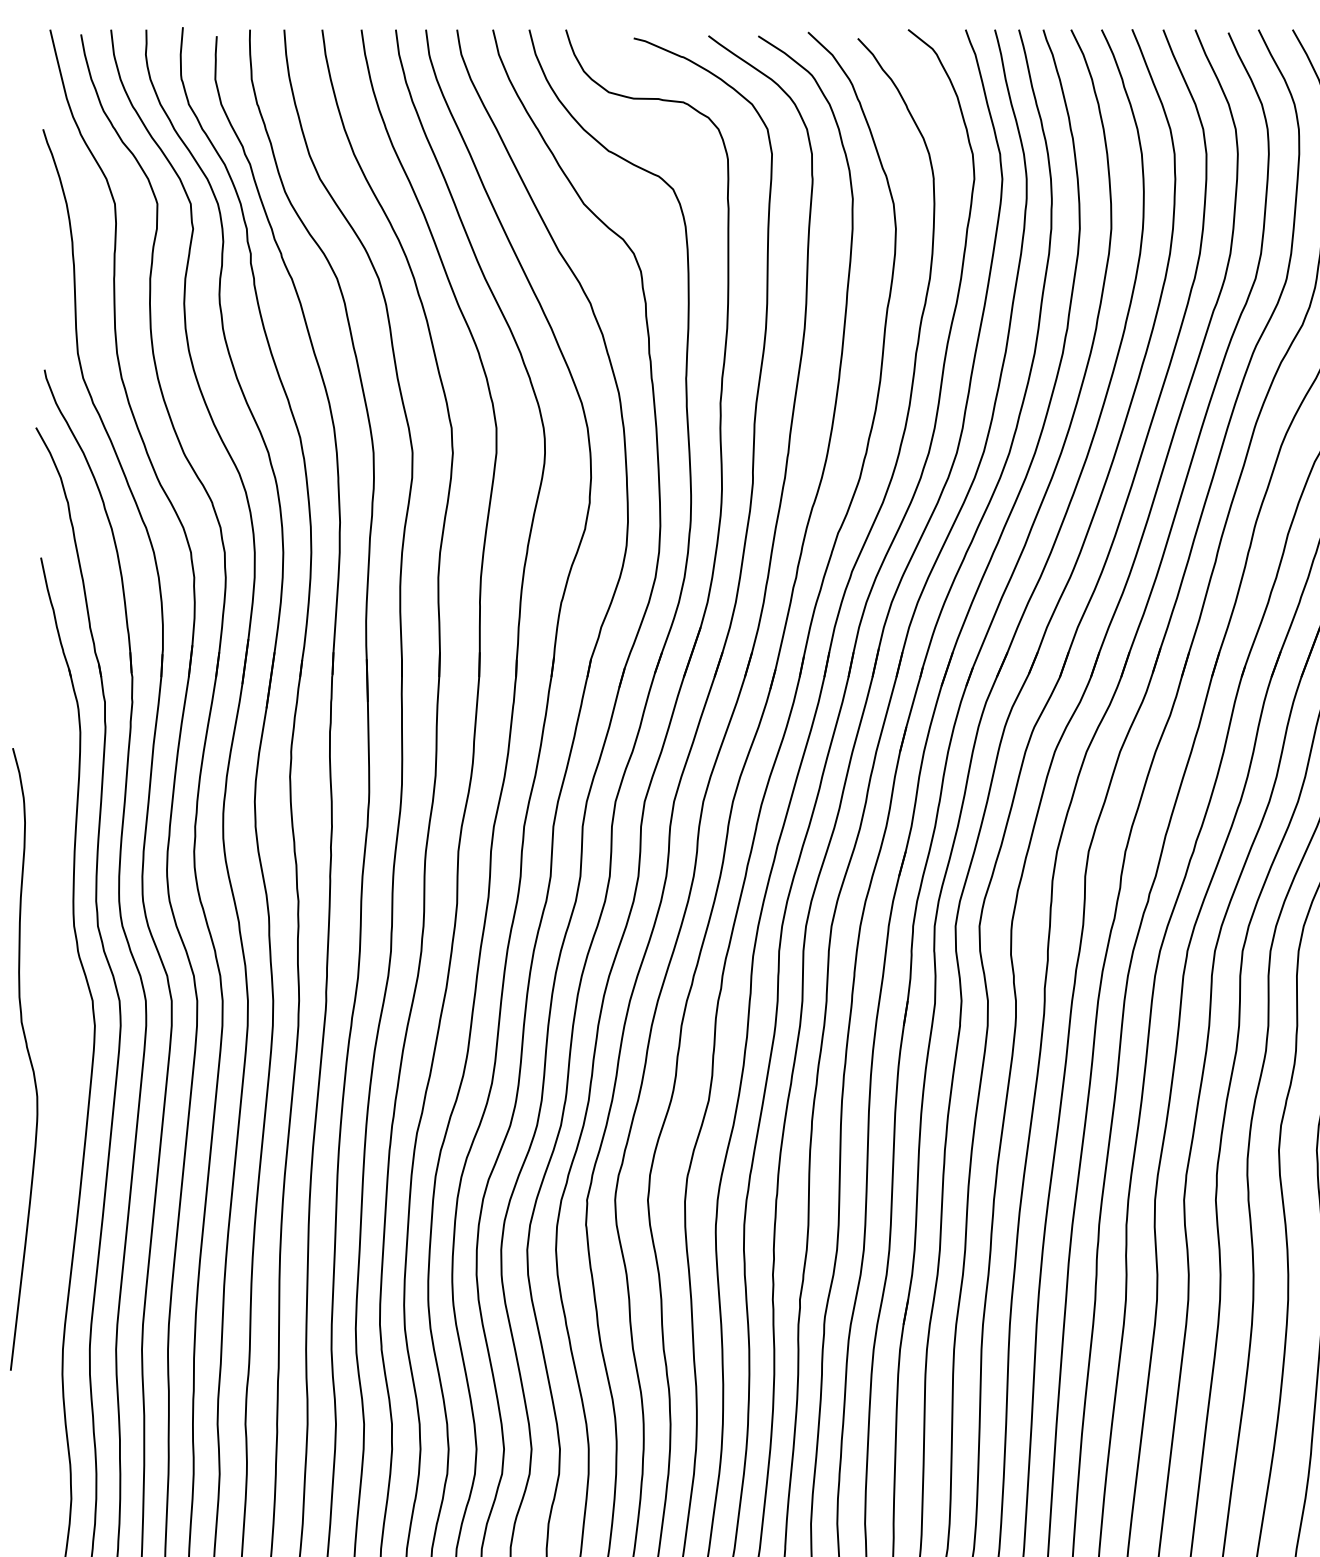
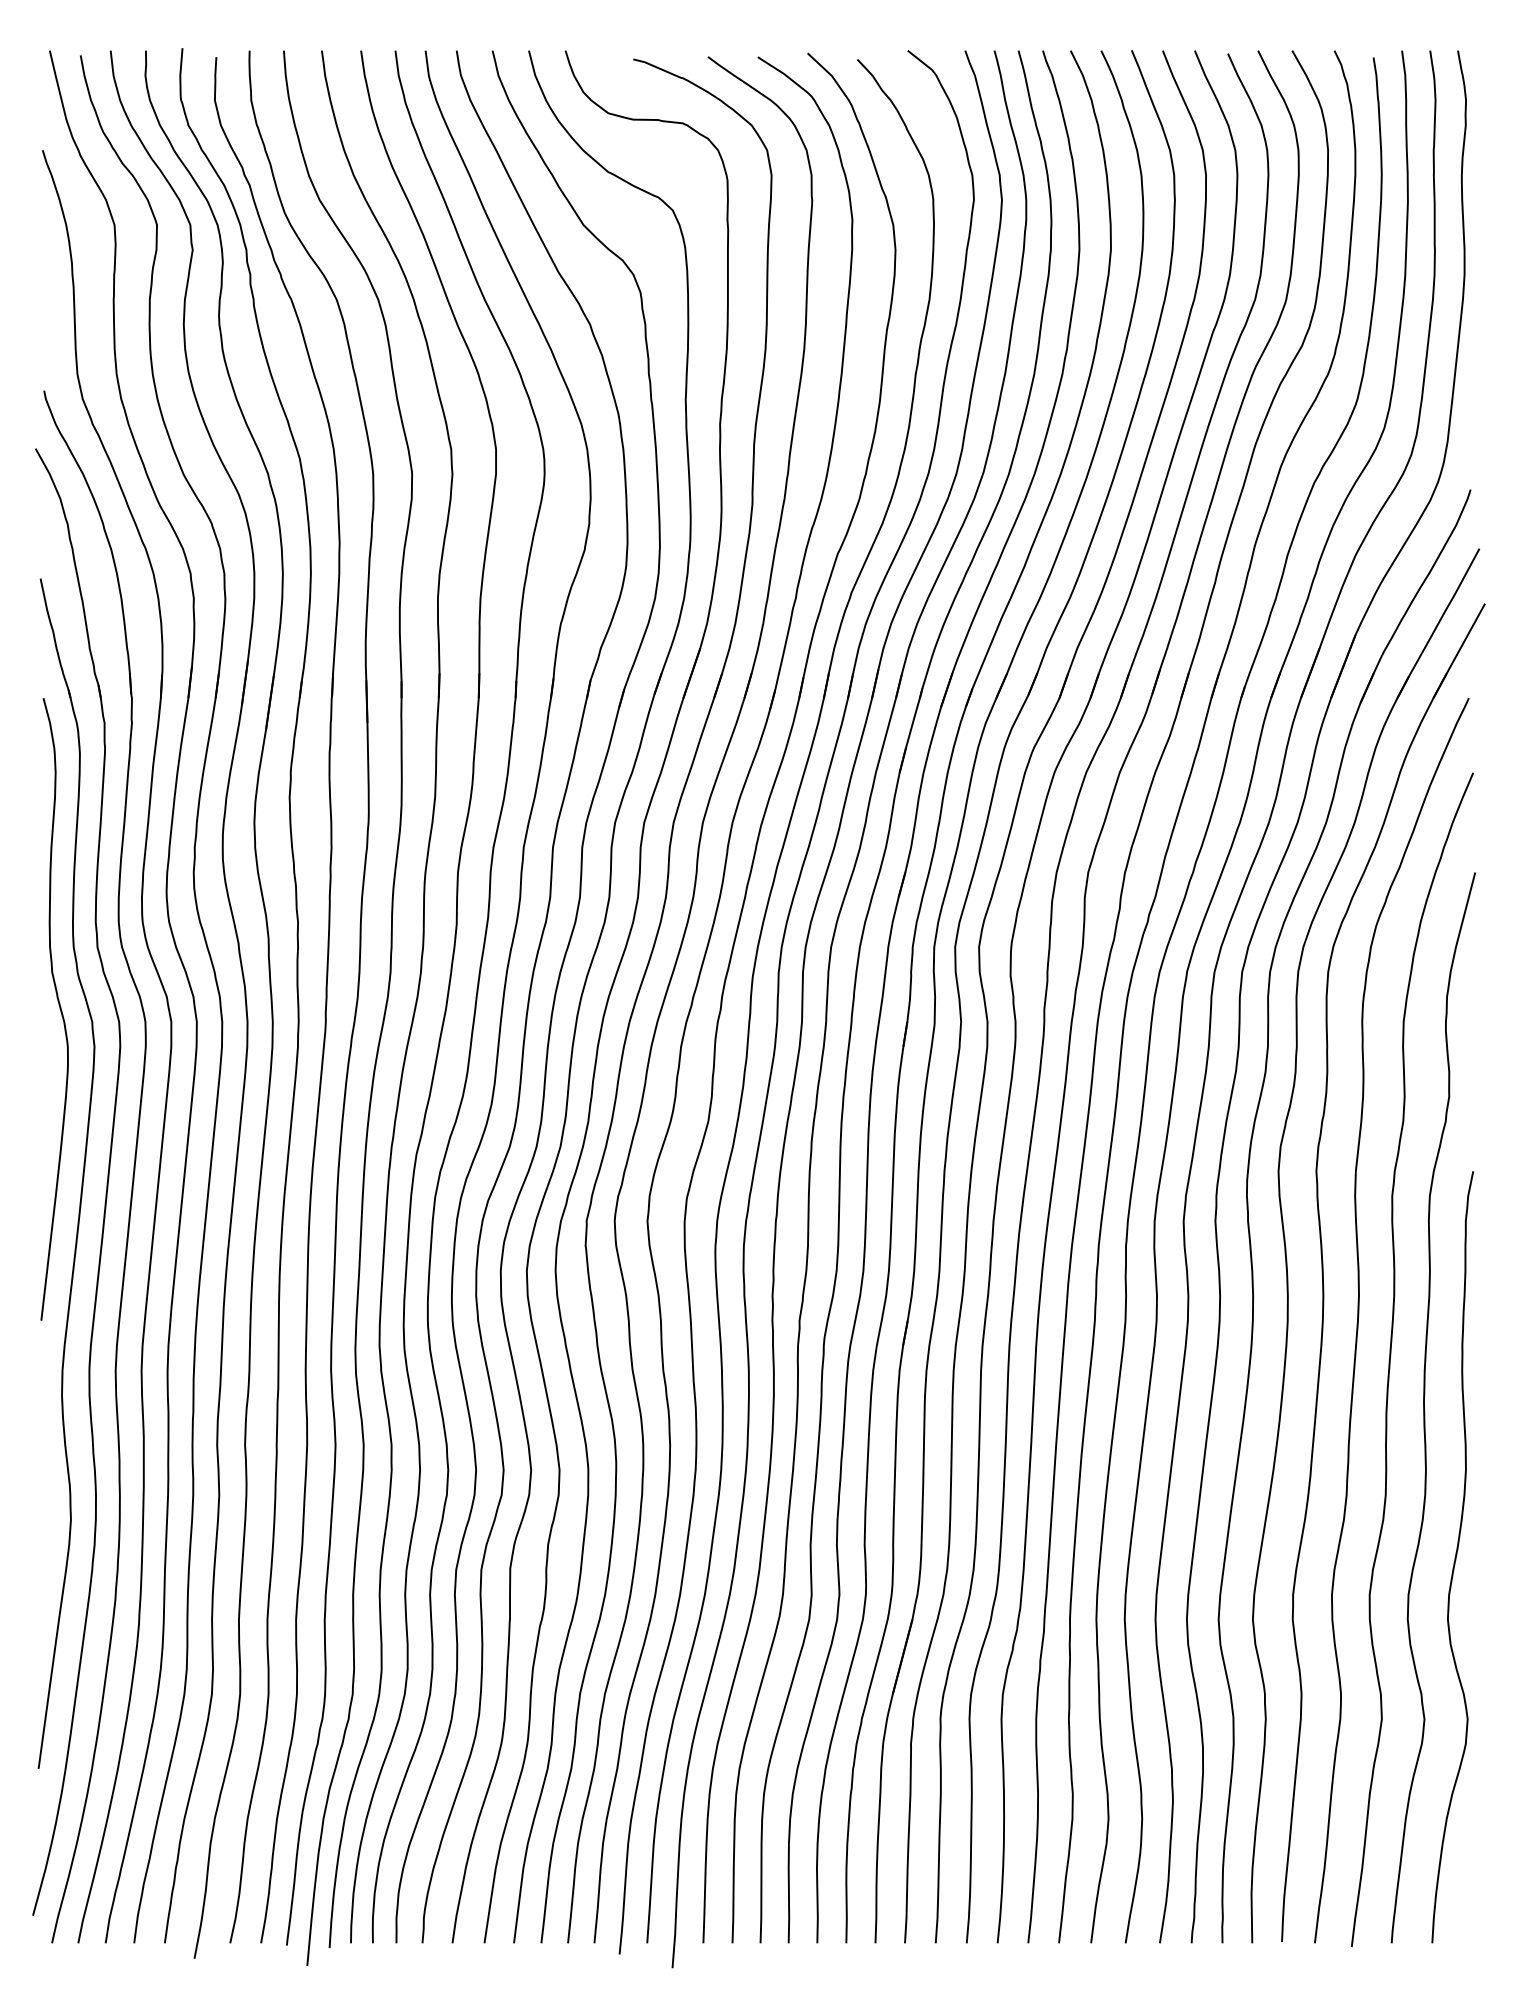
curve: (28, 1058) -> (59, 1008), moved

